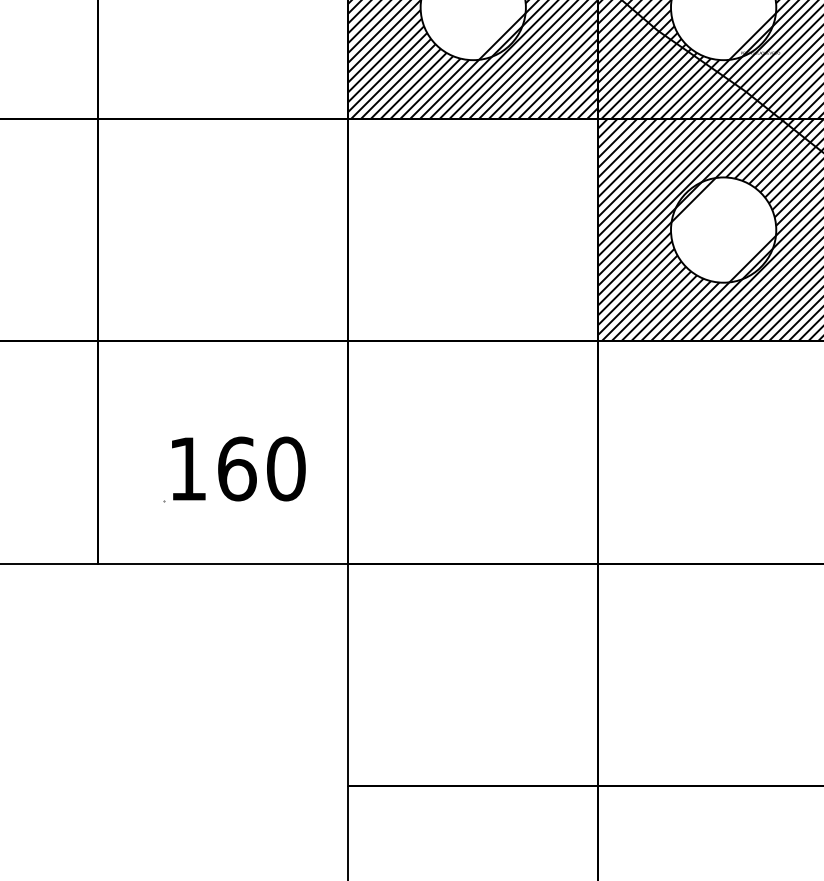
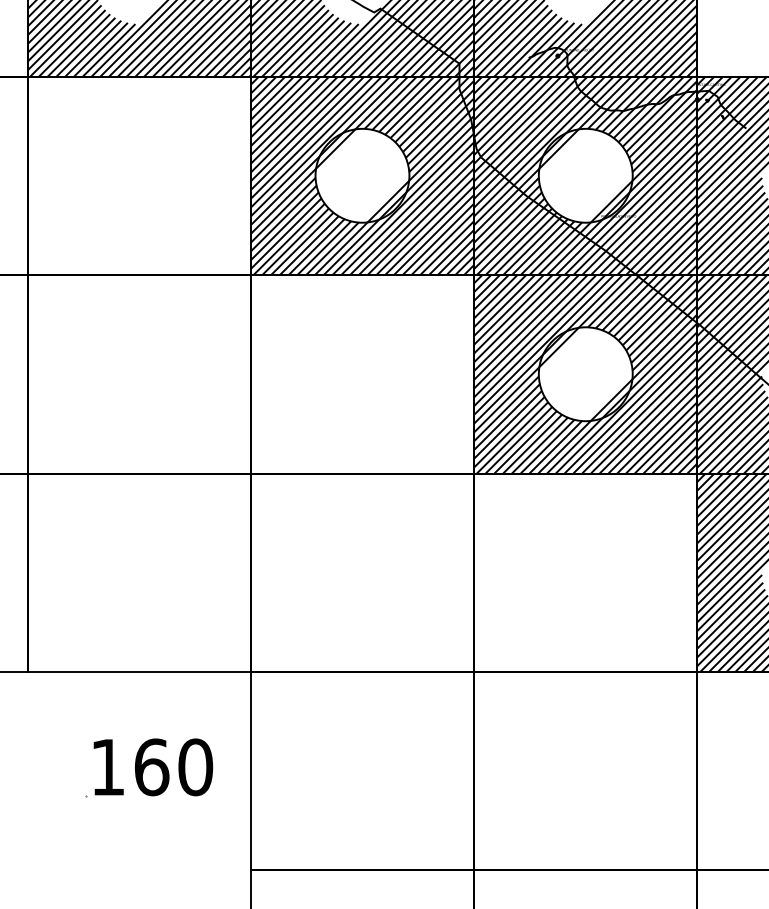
part: (234, 469) -> (149, 767), moved

